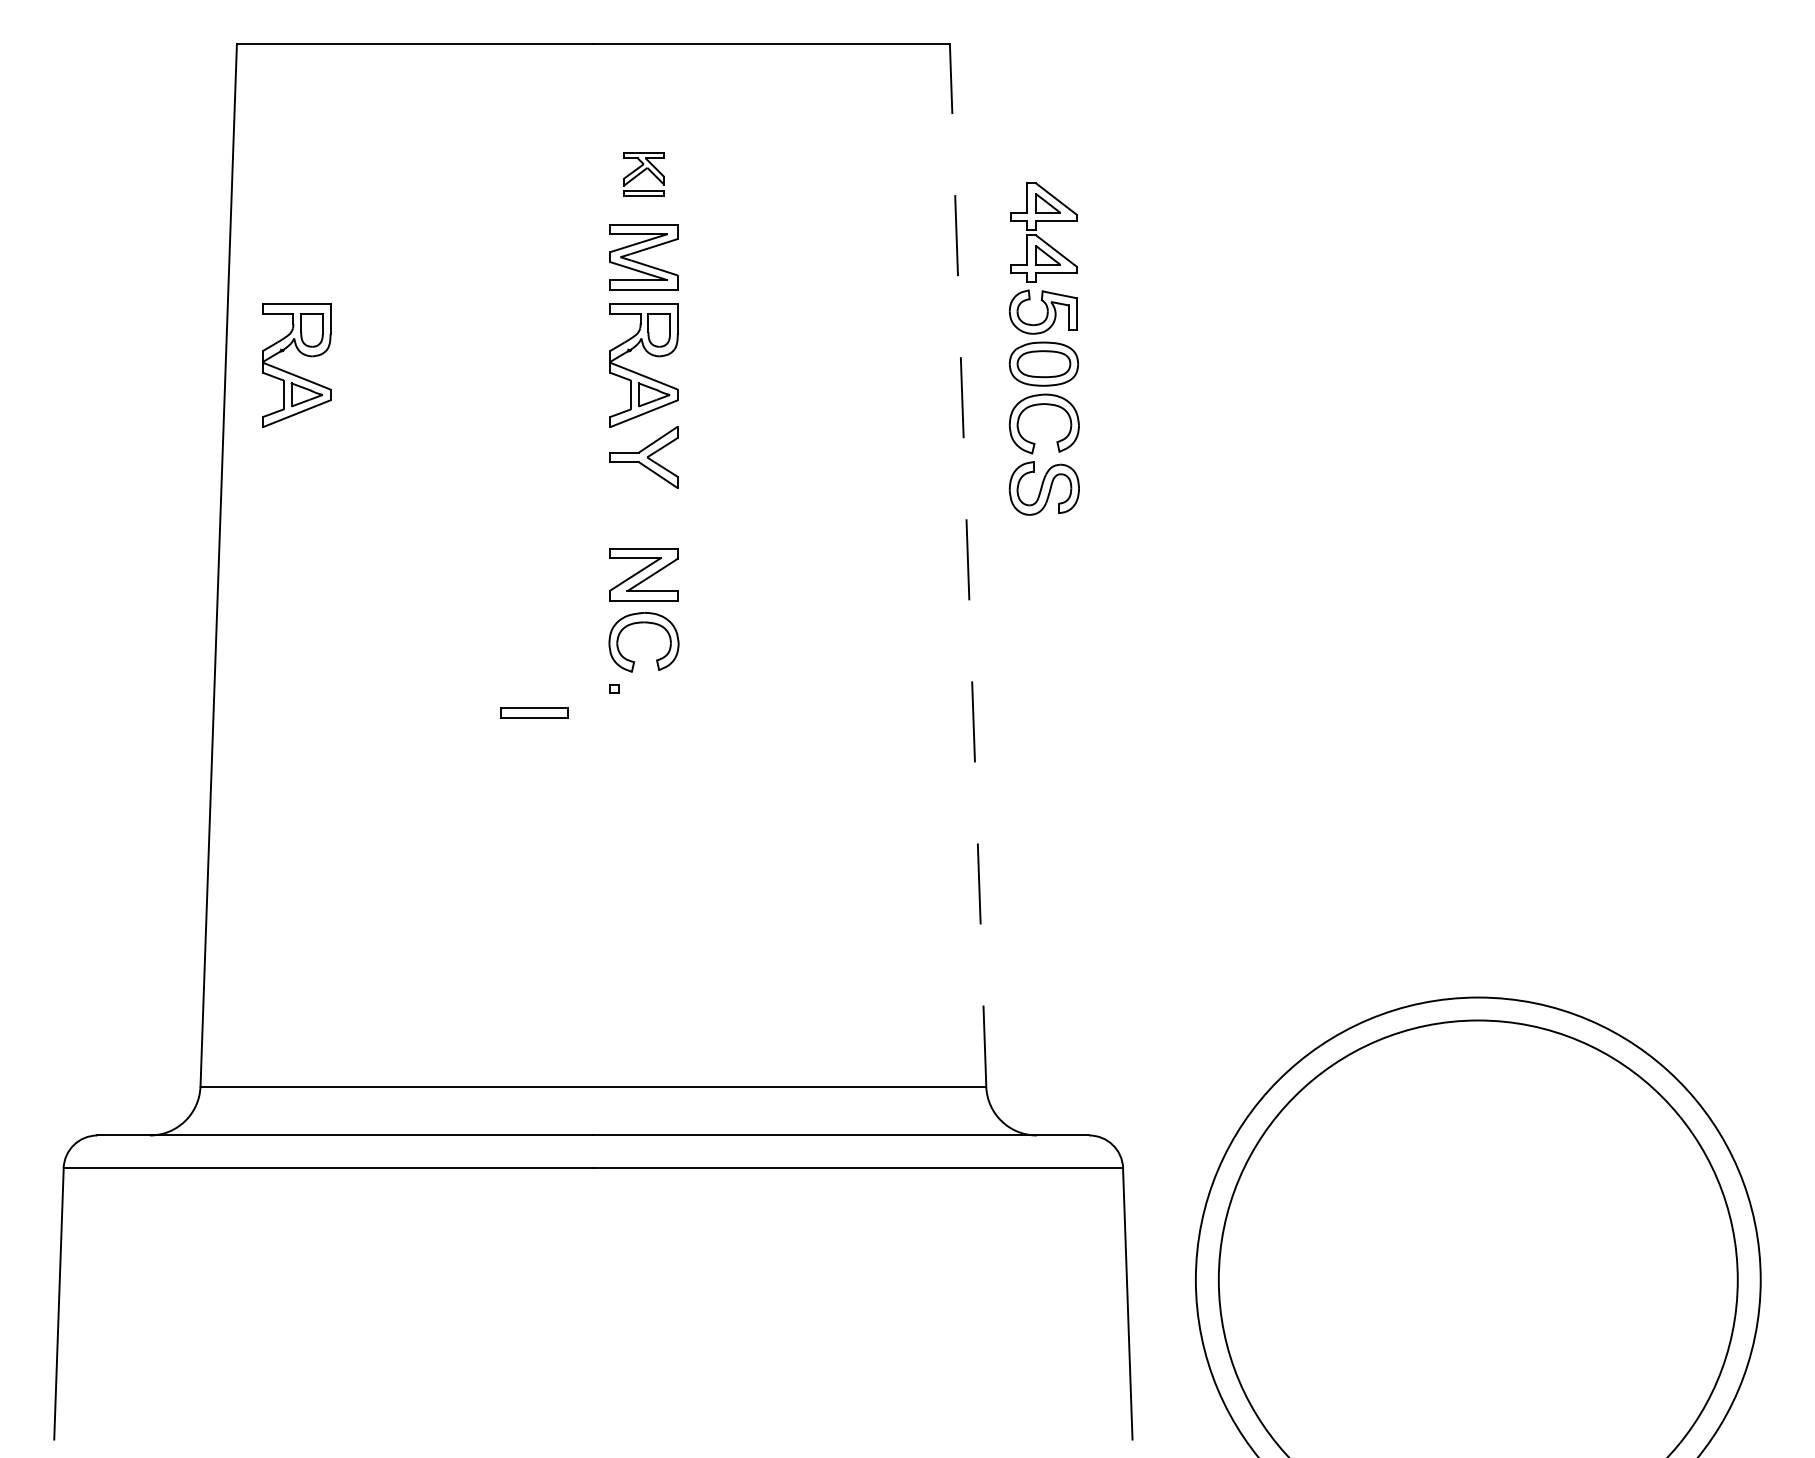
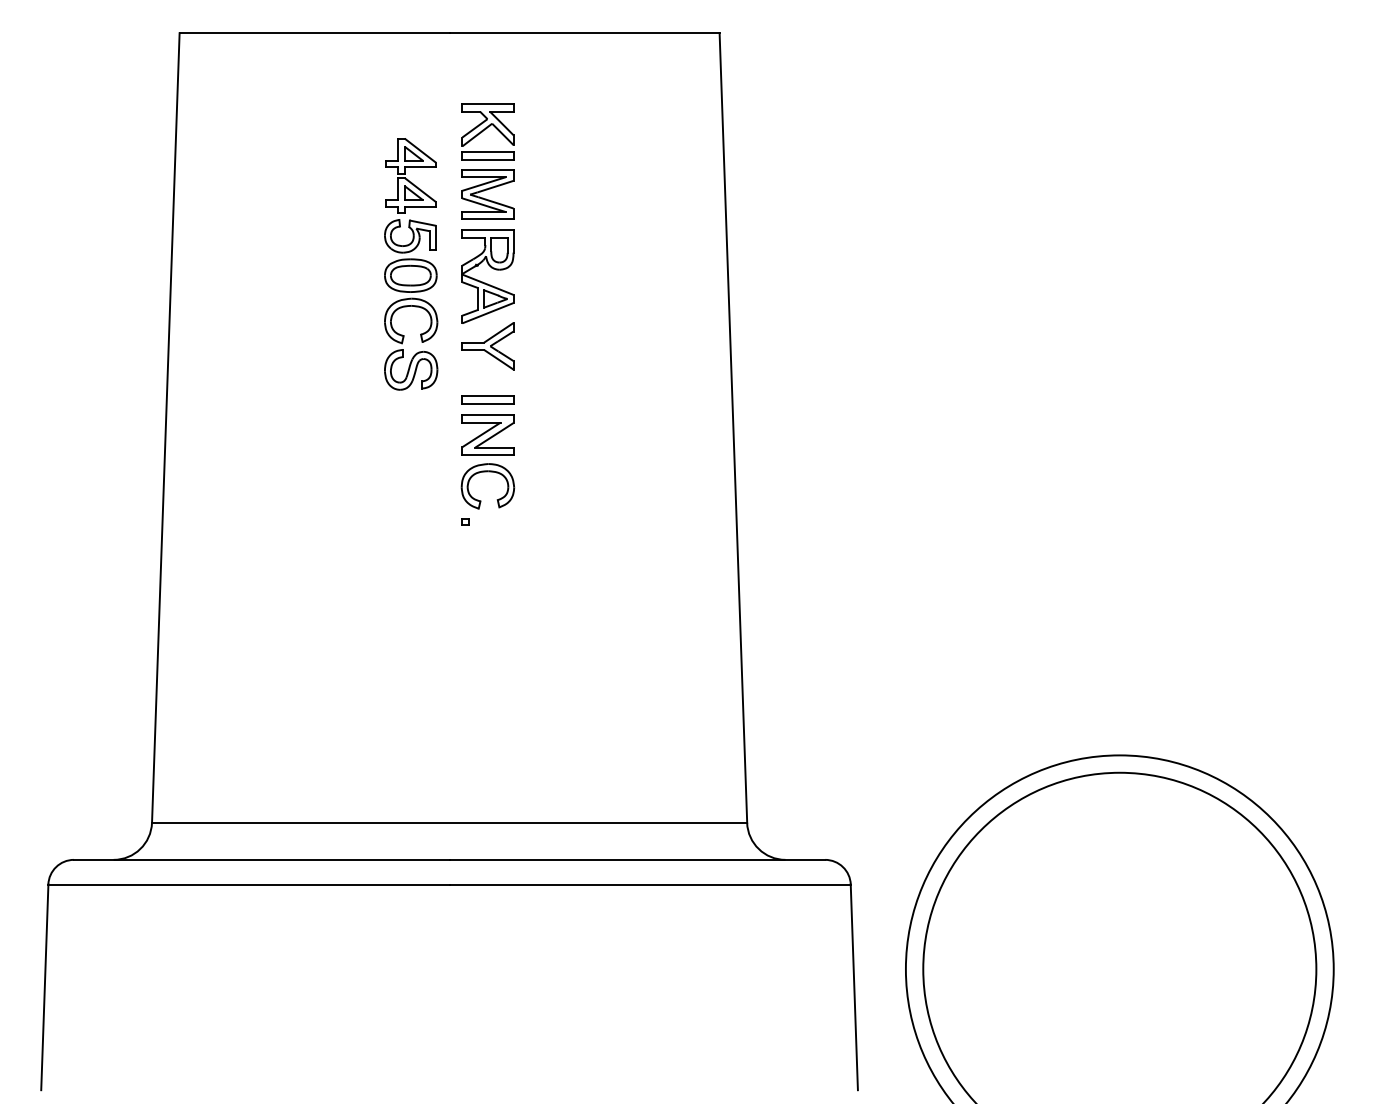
part: (643, 173) -> (487, 131), size x1.67
part: (1044, 349) -> (411, 264), moved
part: (293, 373) -> (222, 282), removed
line: (968, 564) -> (733, 427), dashed -> solid
part: (533, 712) -> (487, 399), moved

